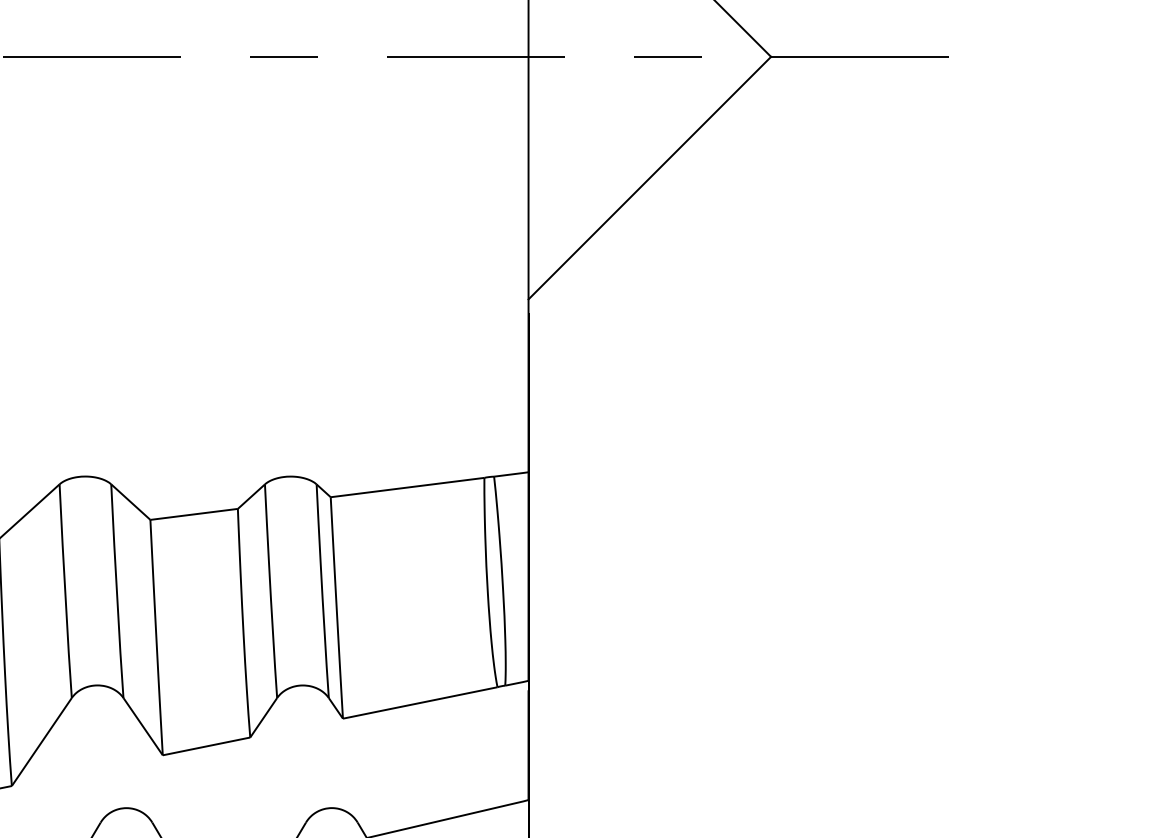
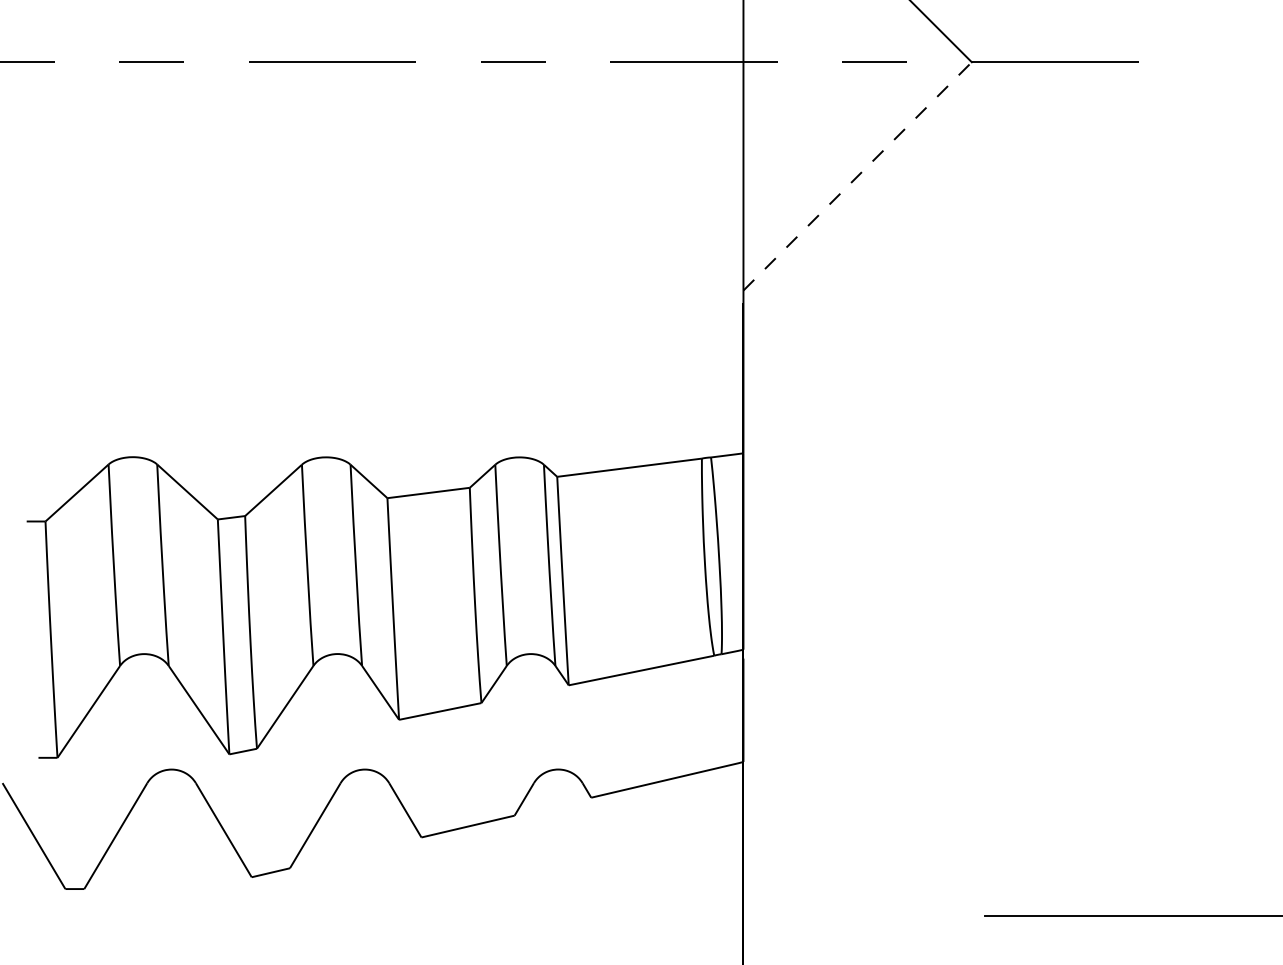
line: (650, 178) -> (858, 176), solid -> dashed

